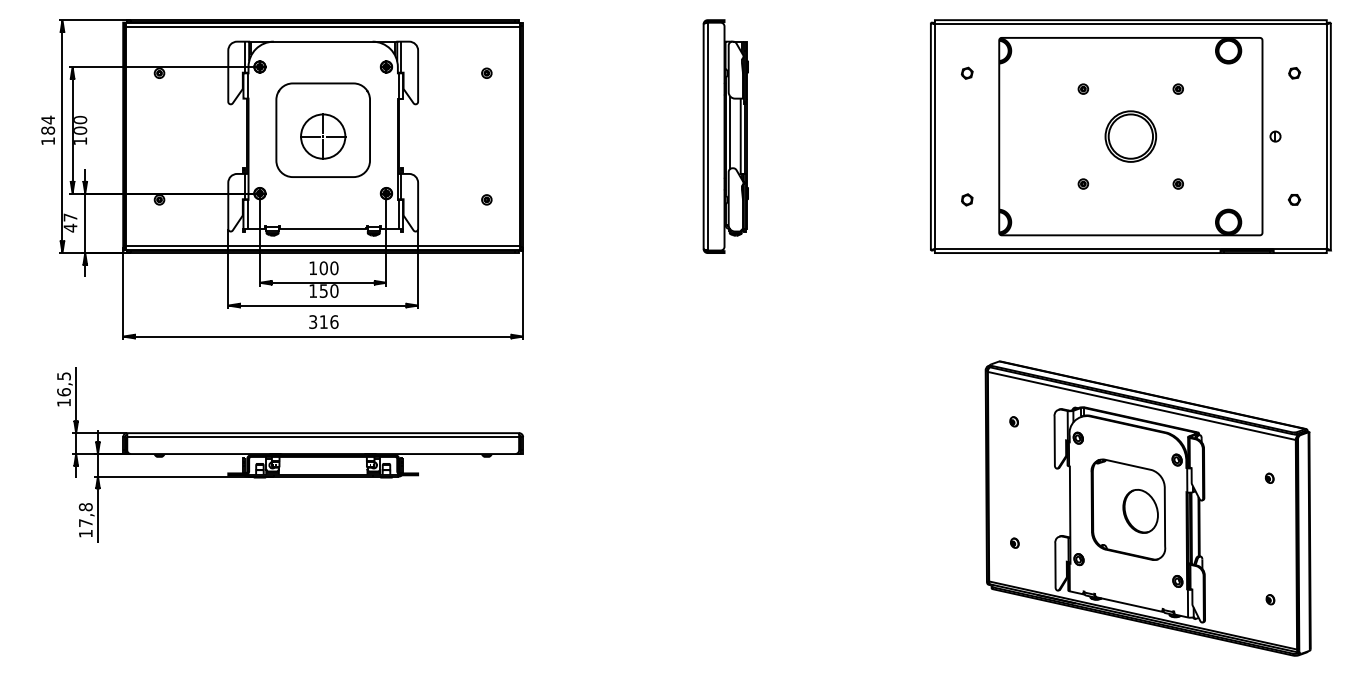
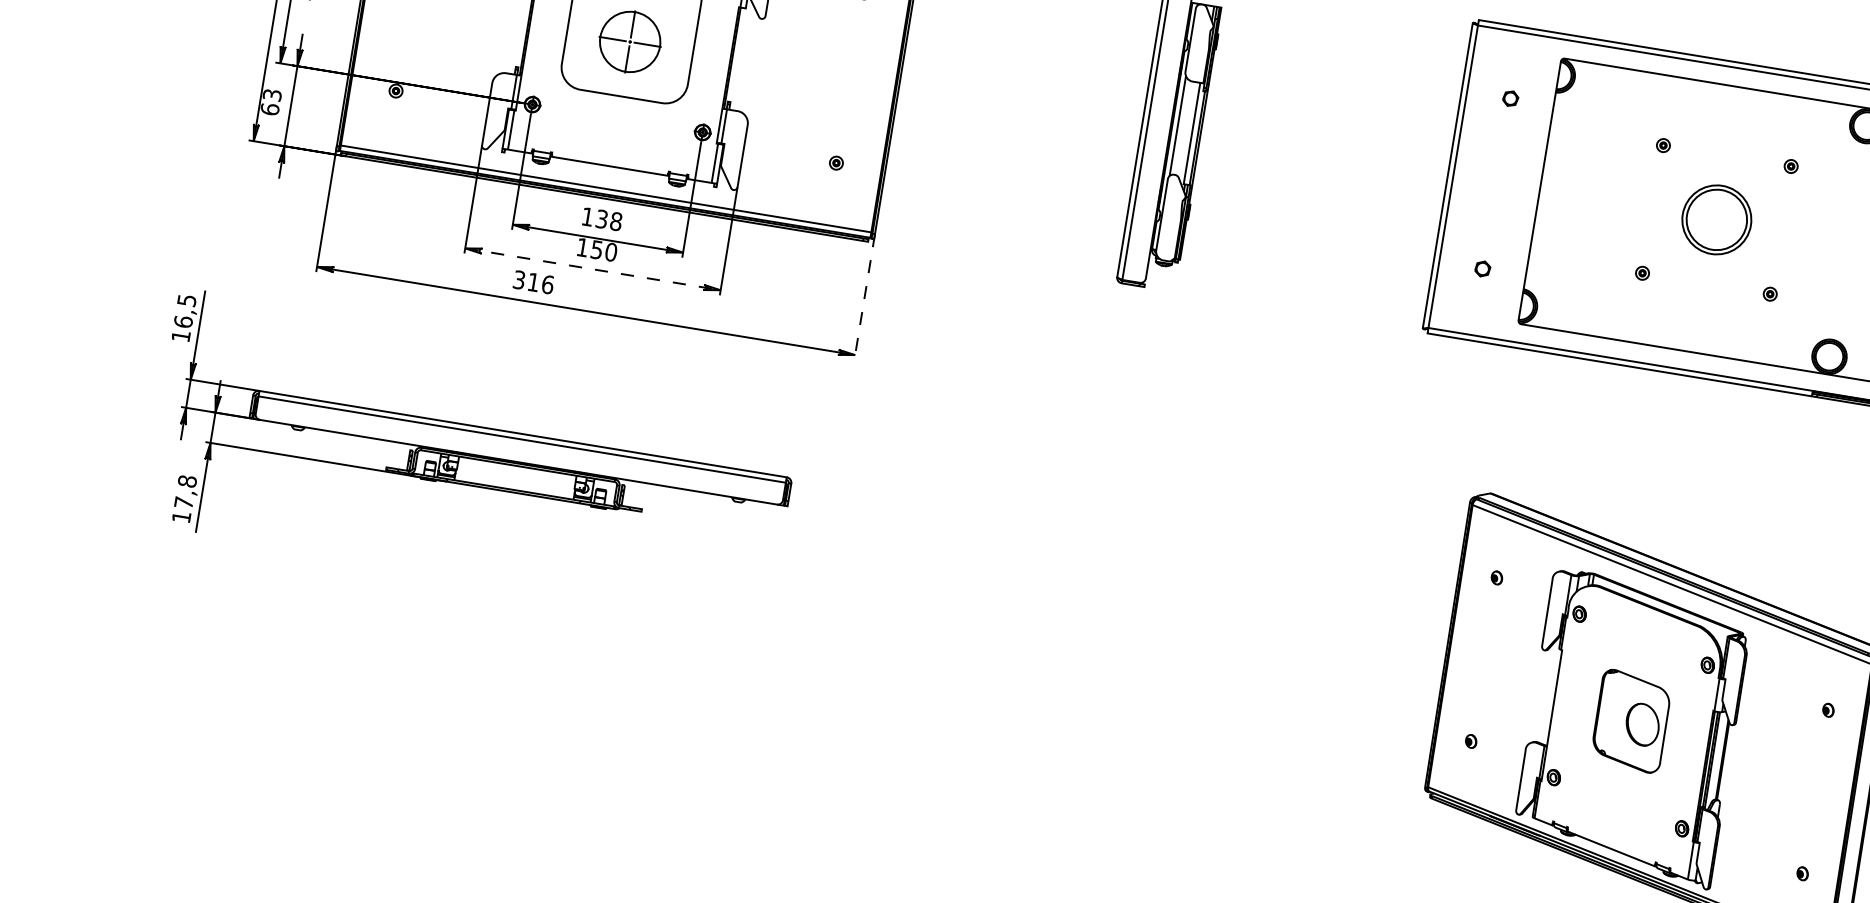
text: (70, 222) -> (271, 101), 47 -> 63
text: (328, 268) -> (608, 220), 100 -> 138
line: (523, 293) -> (865, 297), solid -> dashed
line: (323, 305) -> (593, 269), solid -> dashed
text: (323, 321) -> (533, 281), moved
part: (290, 454) -> (474, 455), moved
part: (1128, 509) -> (1631, 721), size x0.7

